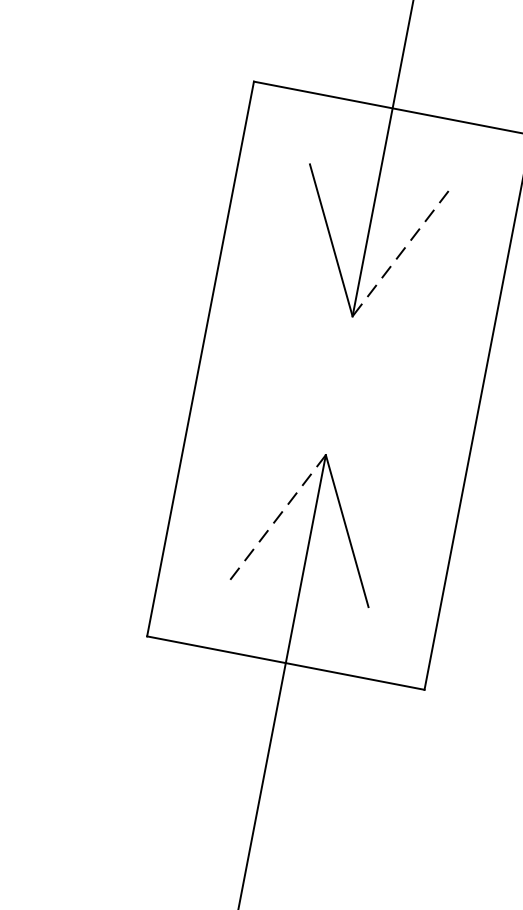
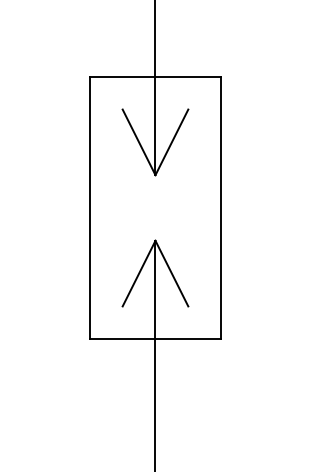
line: (399, 253) -> (171, 142), dashed -> solid
line: (278, 517) -> (139, 273), dashed -> solid

